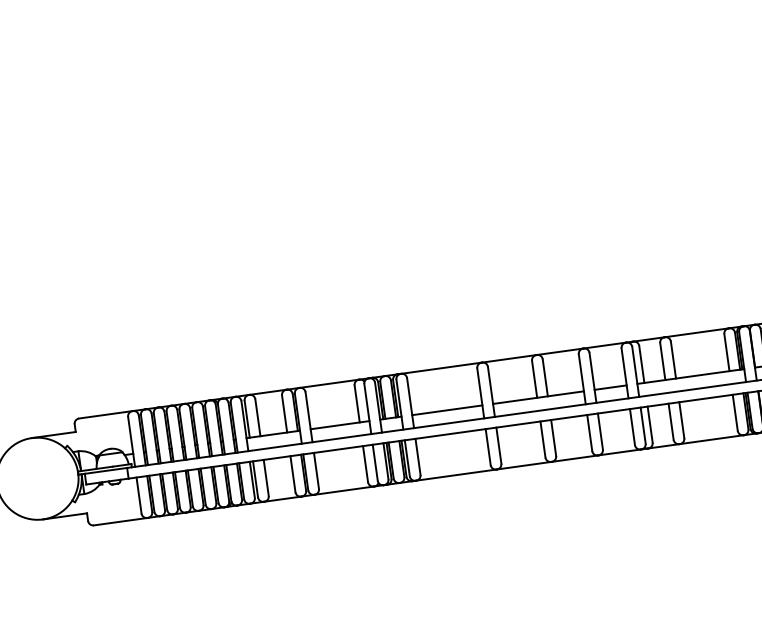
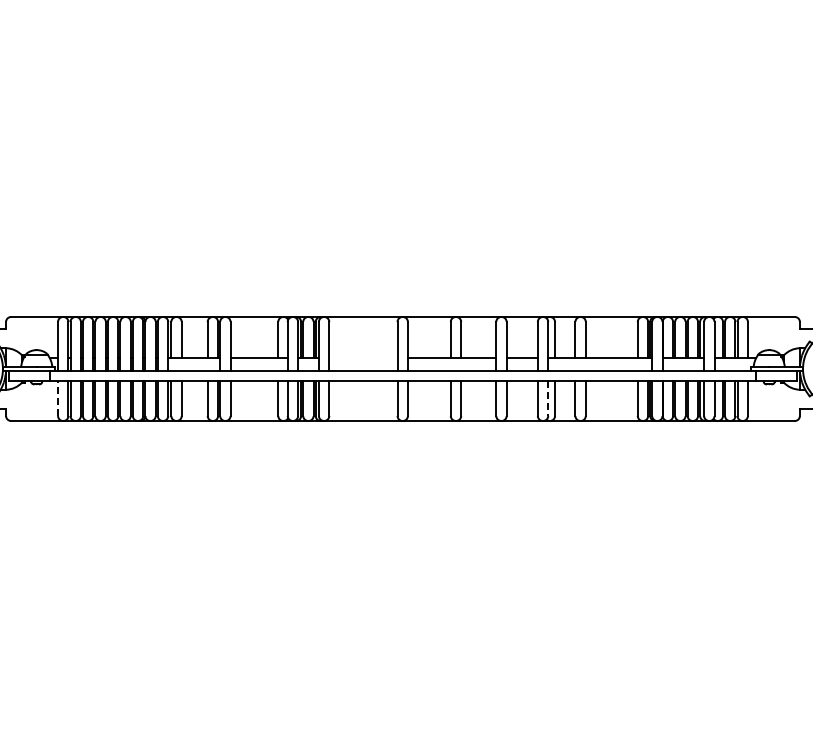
line: (447, 409) -> (363, 357), removed
line: (643, 425) -> (548, 398), solid -> dashed
line: (139, 495) -> (58, 398), solid -> dashed

